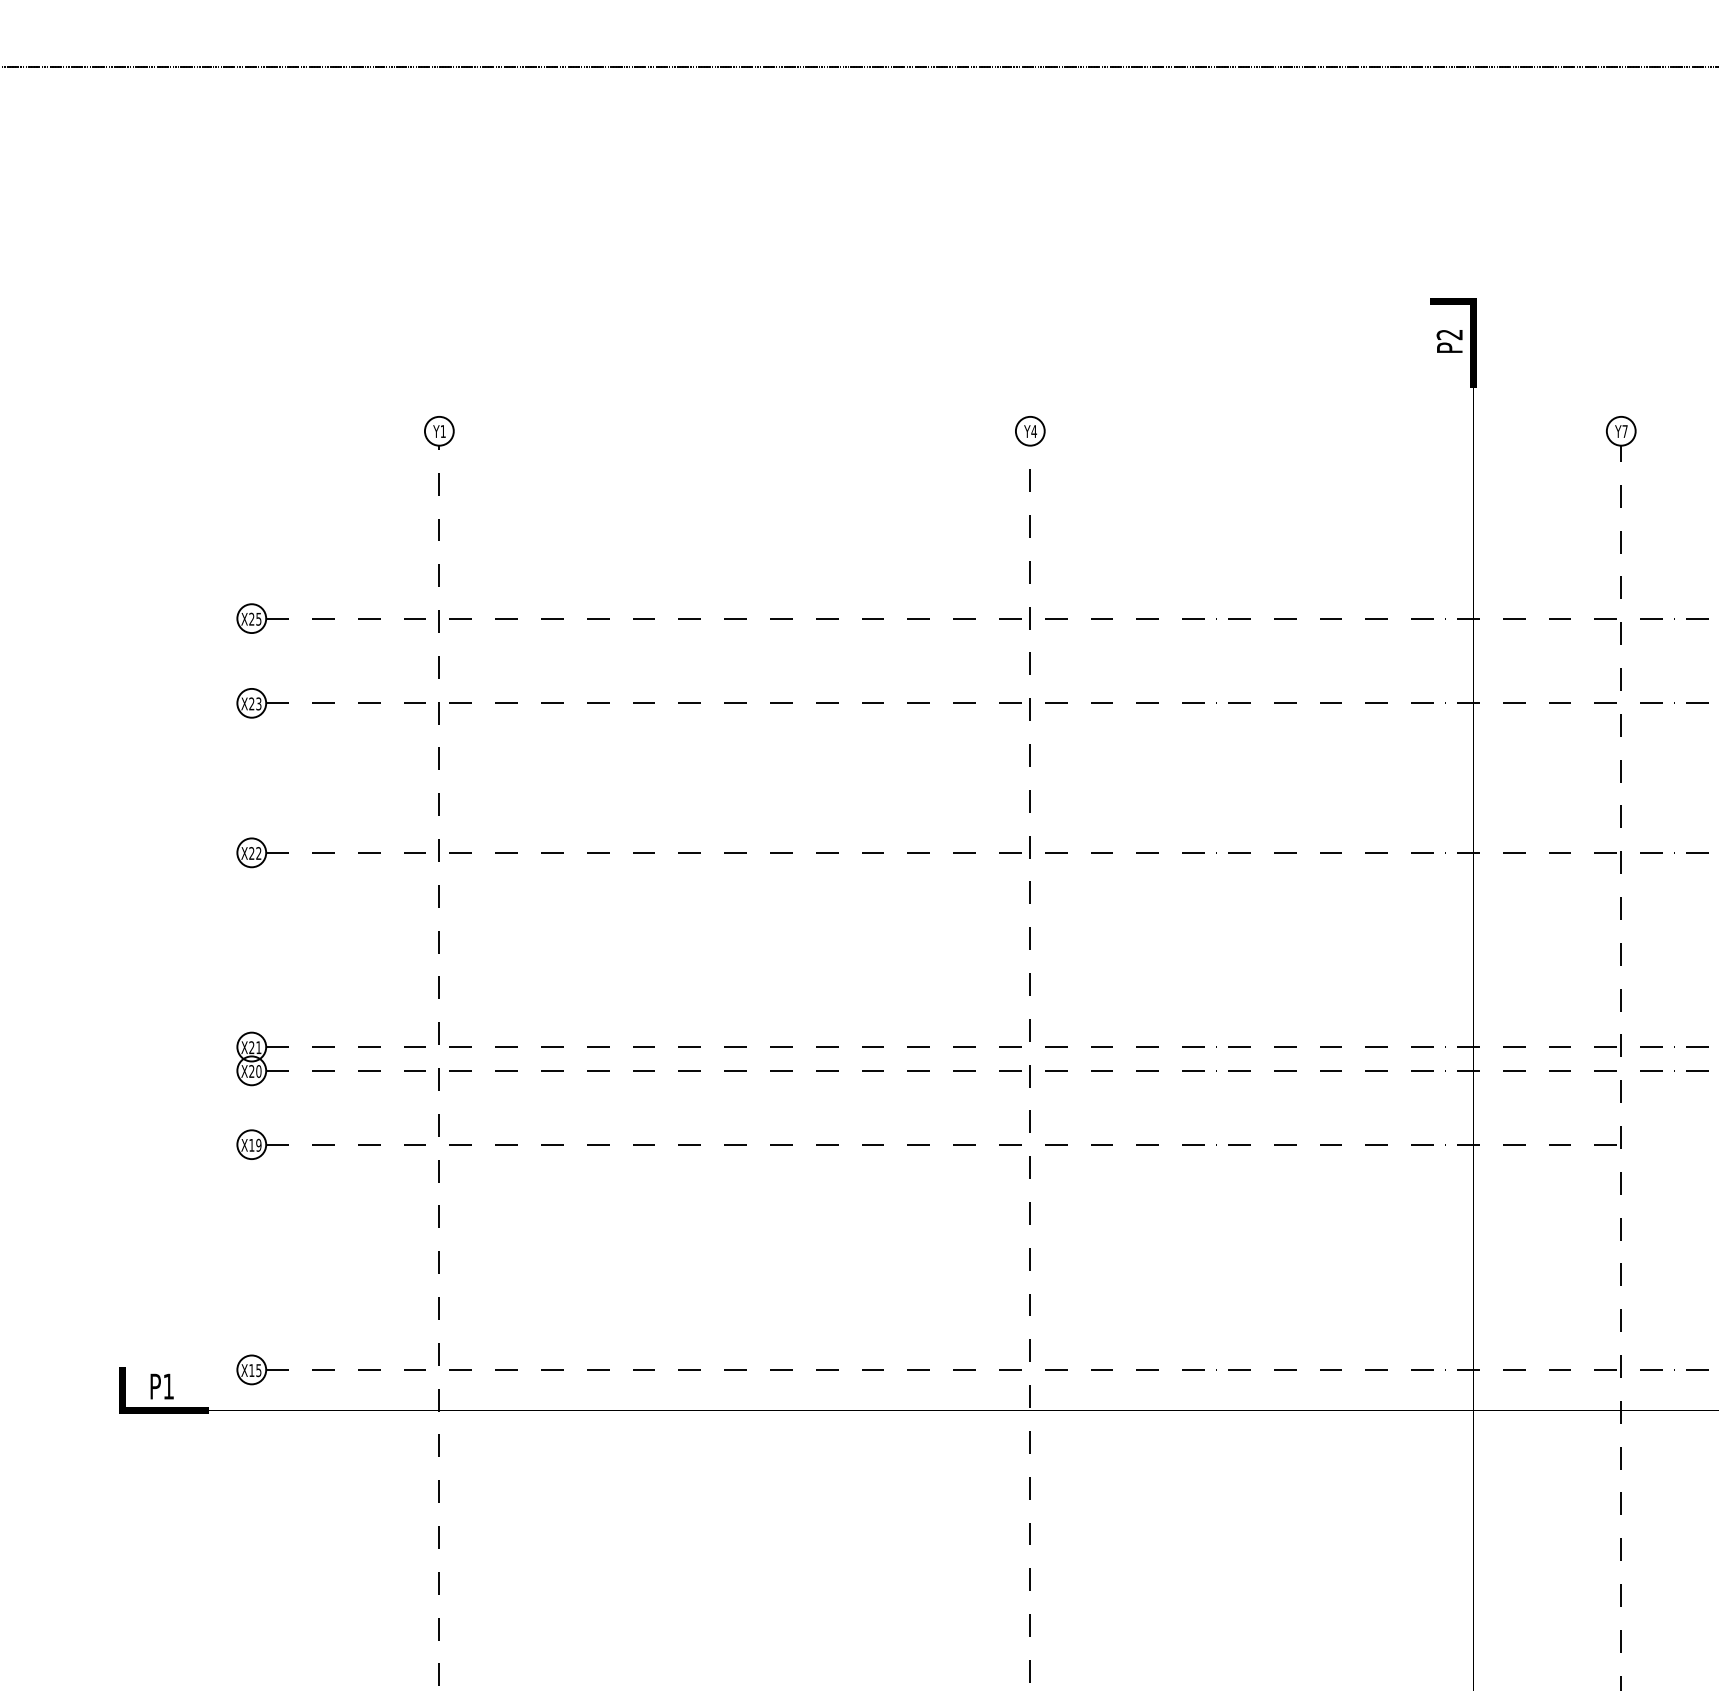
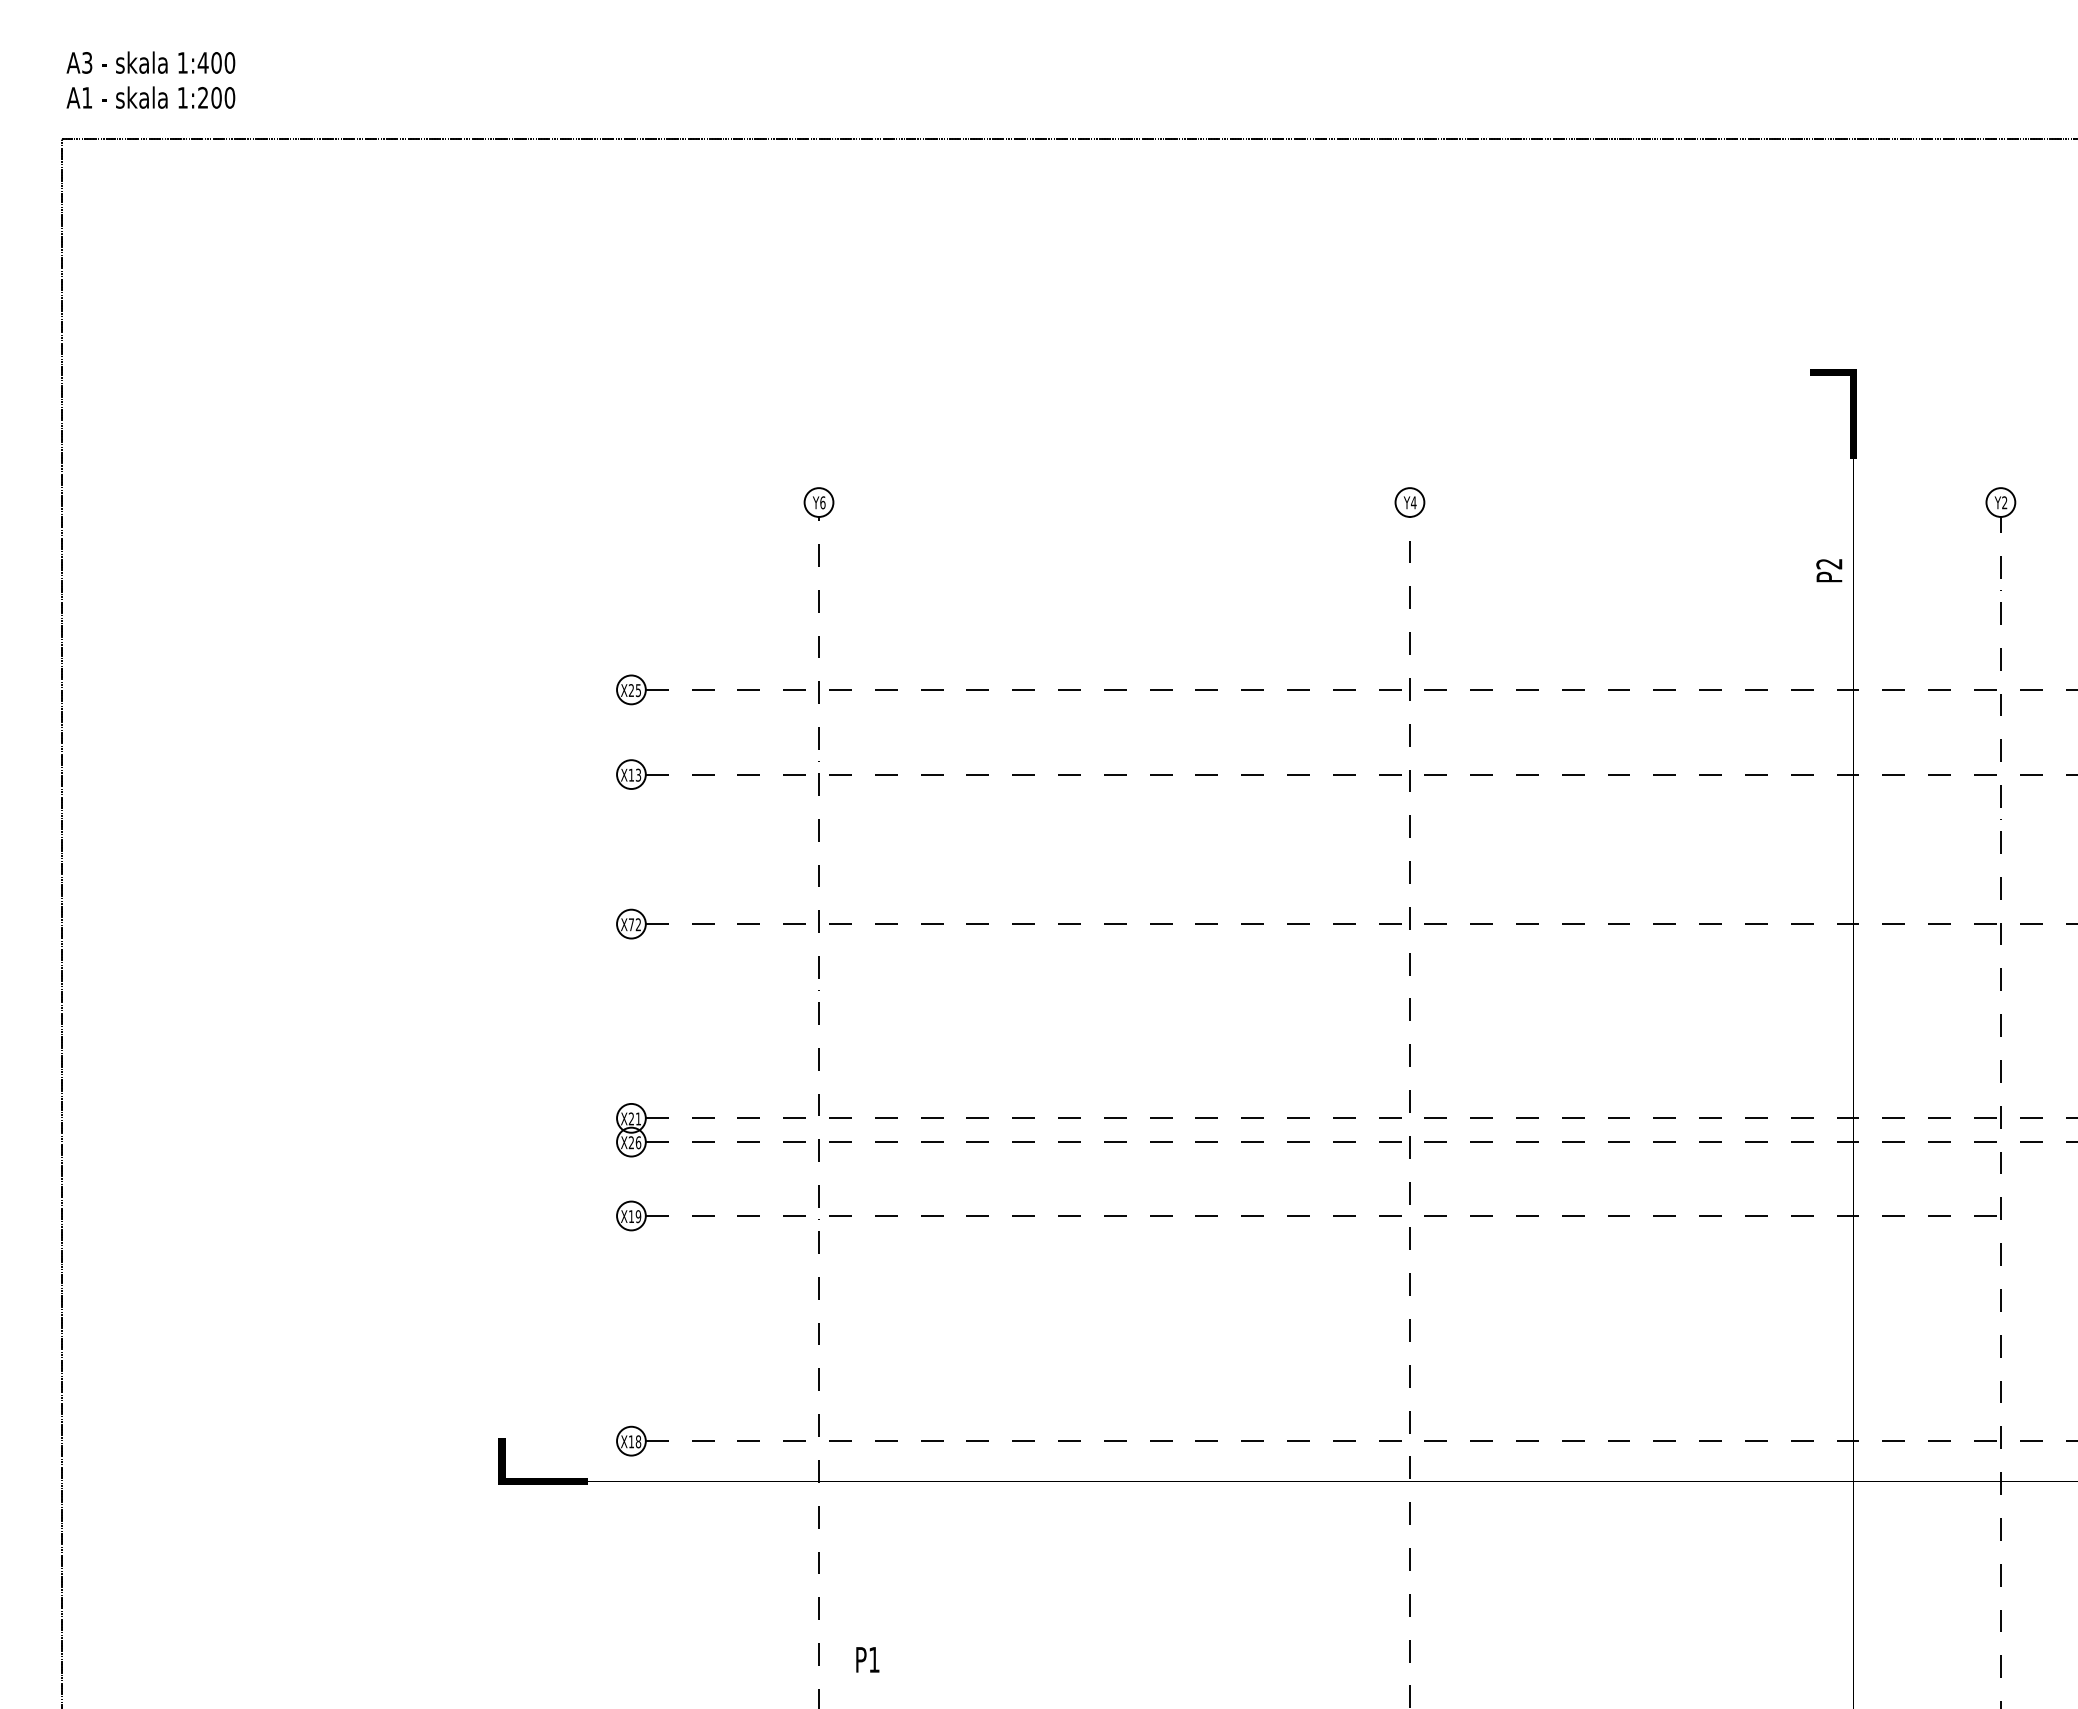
text: (1449, 341) -> (1829, 570), moved
text: (442, 431) -> (822, 502), Y1 -> Y6
text: (1624, 431) -> (2004, 502), Y7 -> Y2
text: (250, 703) -> (630, 774), X23 -> X13
text: (250, 853) -> (630, 924), X22 -> X72
text: (258, 1071) -> (638, 1142), X20 -> X26
text: (258, 1370) -> (638, 1441), X15 -> X18
text: (161, 1386) -> (867, 1659), moved

